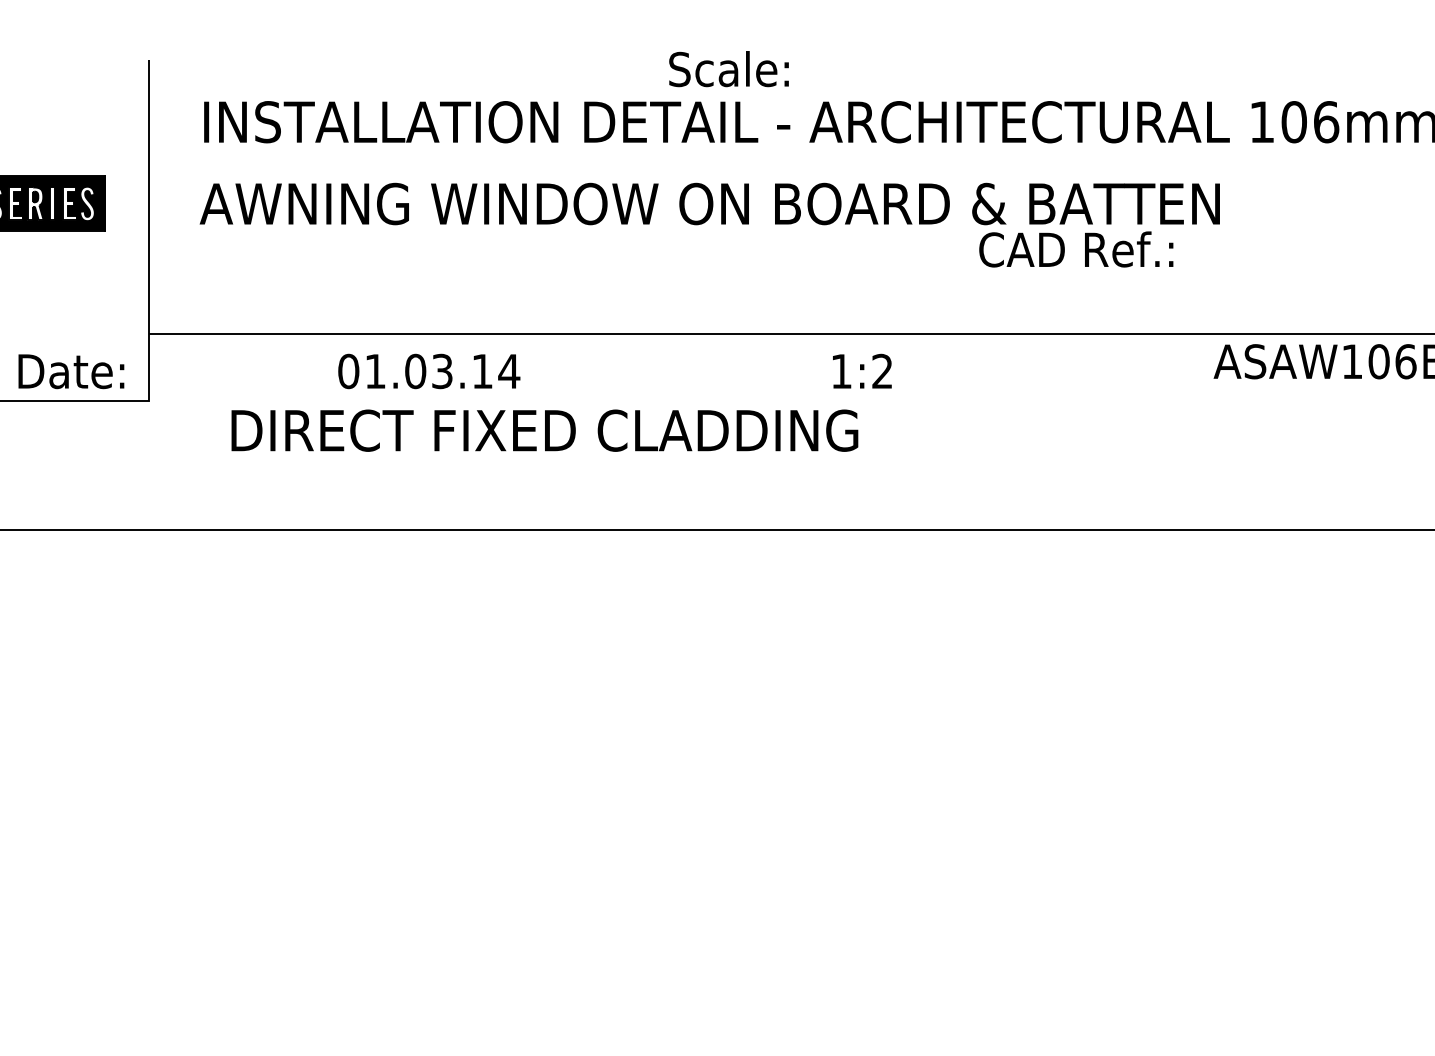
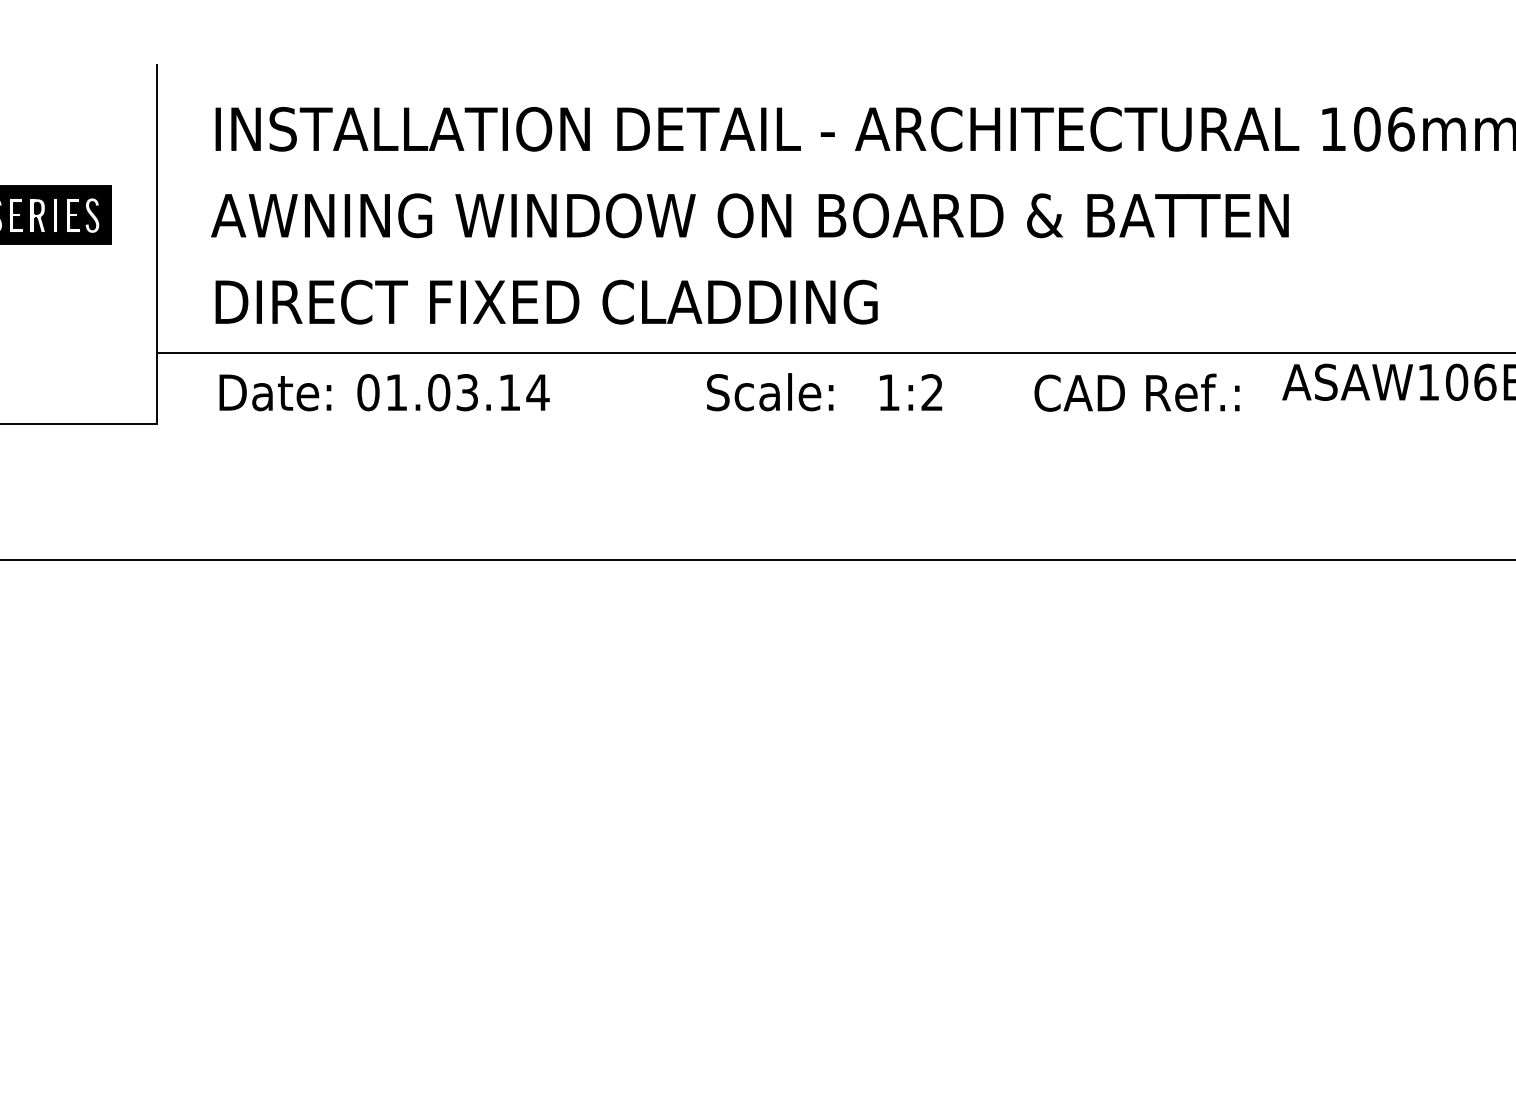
text: (729, 69) -> (770, 392), moved
text: (1075, 249) -> (1136, 392), moved
text: (71, 371) -> (275, 392), moved
text: (544, 430) -> (546, 301), moved

